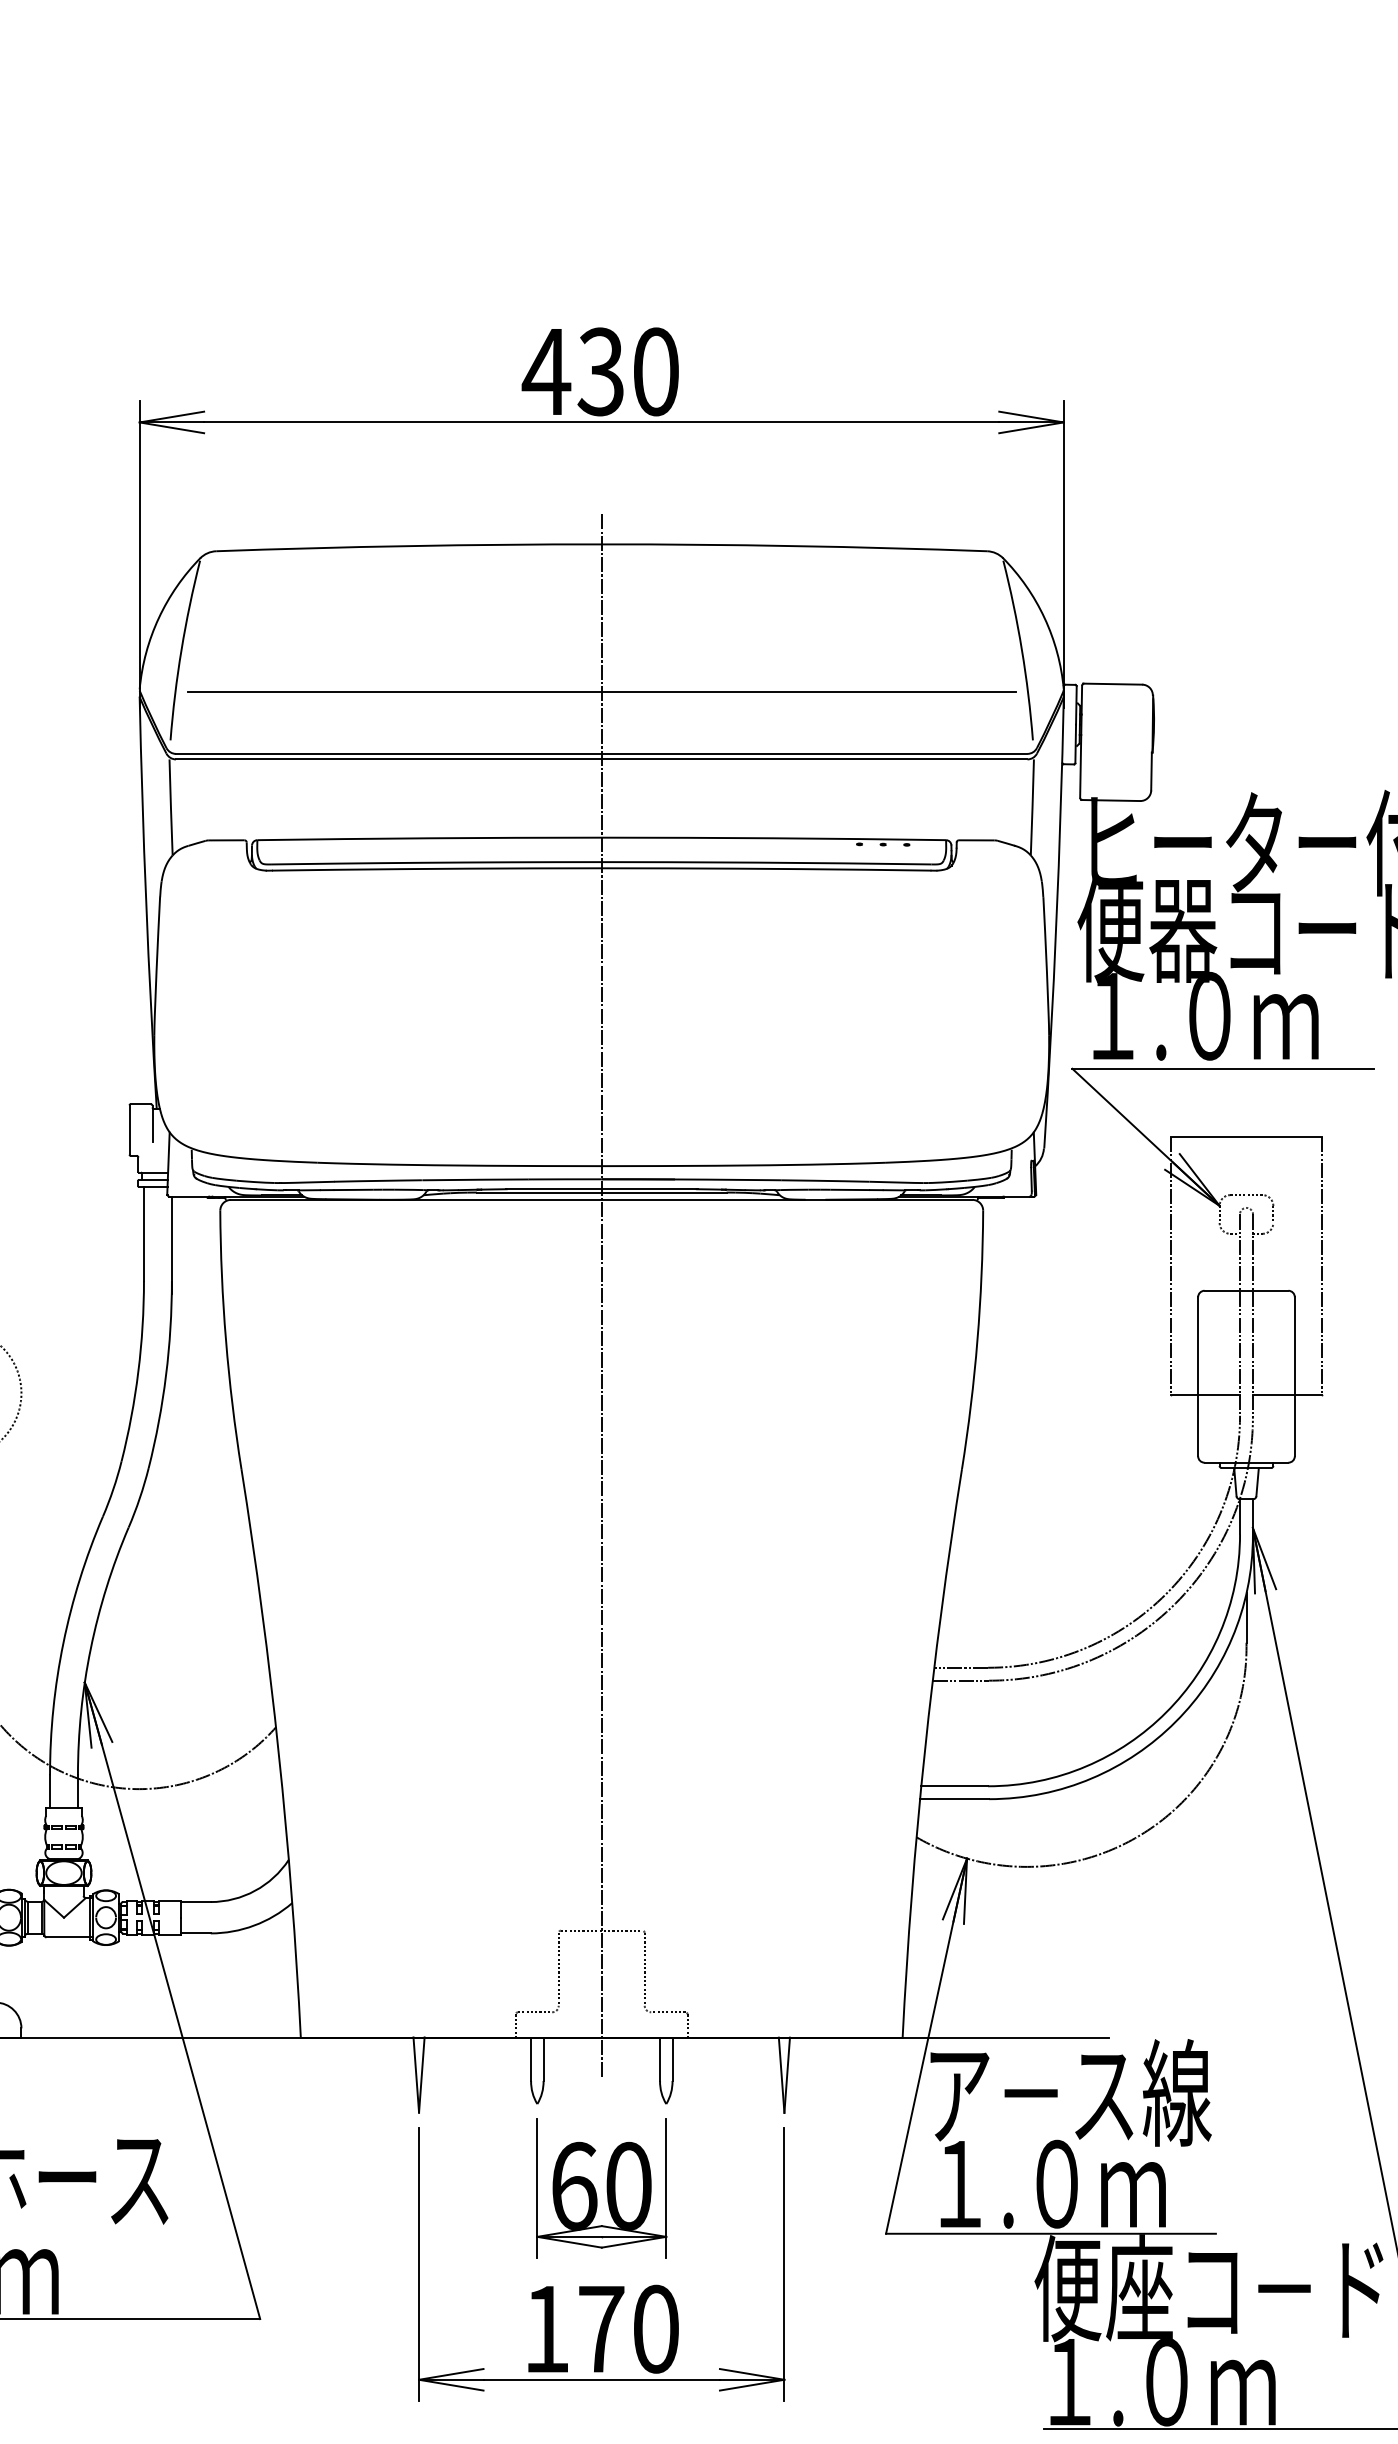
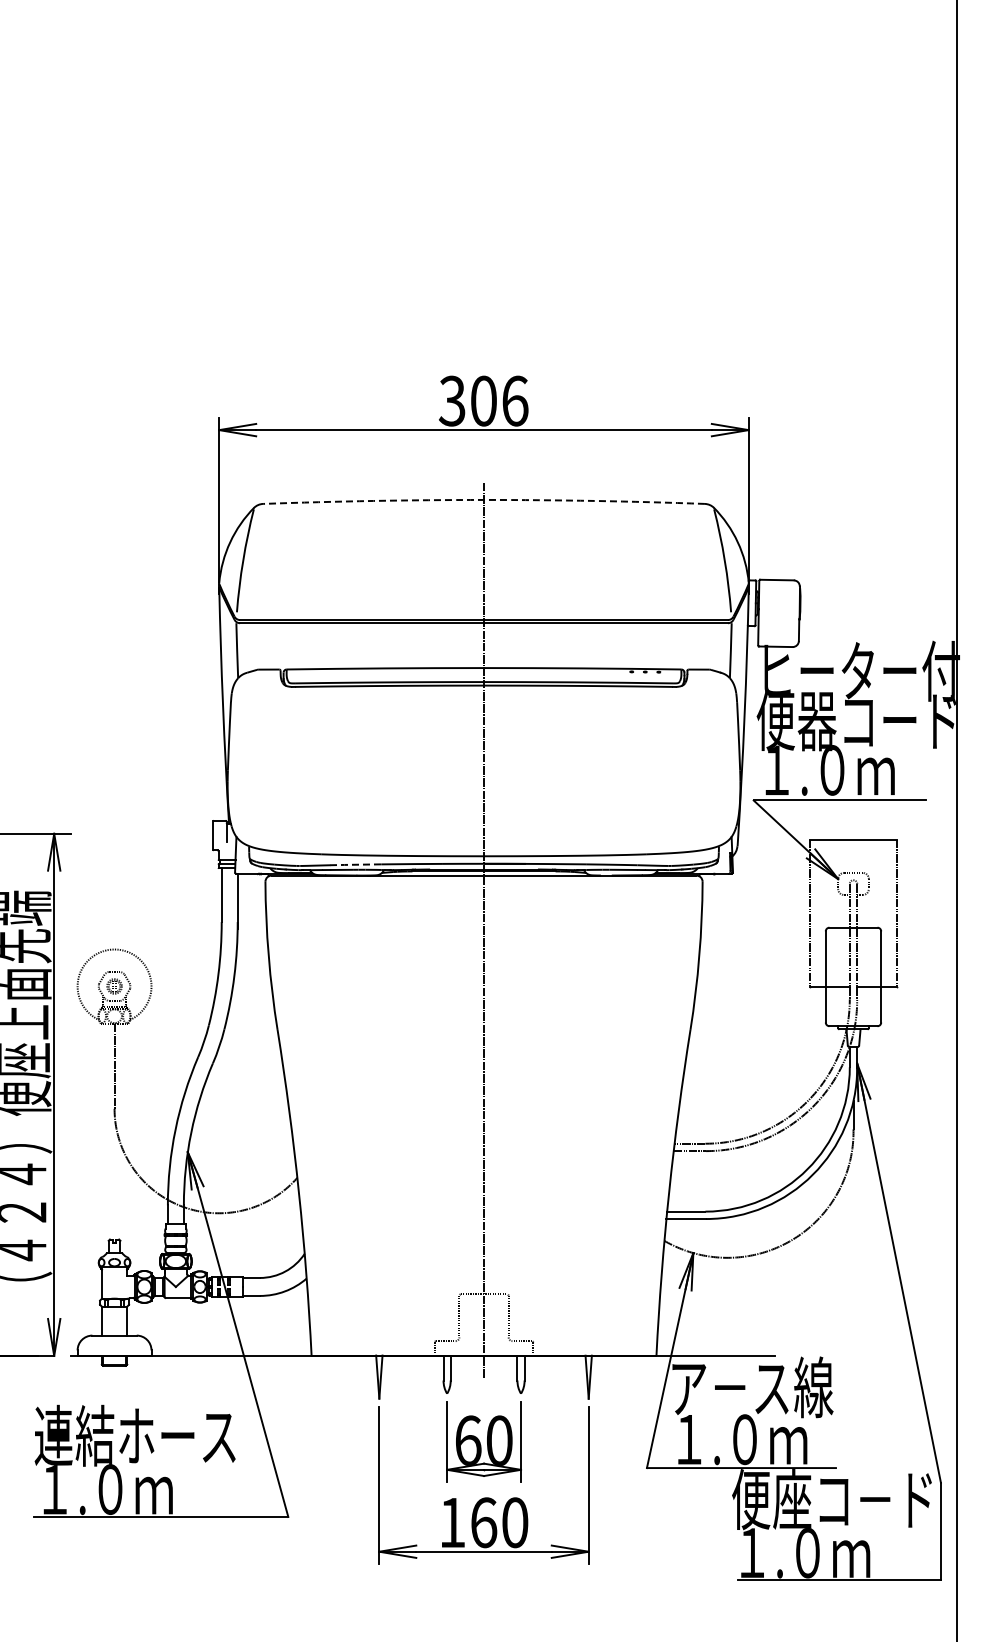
text: (600, 370) -> (483, 400), 430 -> 306
arc: (602, 543) -> (484, 499), solid -> dashed
line: (600, 691) -> (483, 584), removed
line: (377, 1180) -> (355, 864), solid -> dashed
text: (602, 2328) -> (484, 1522), 170 -> 160

